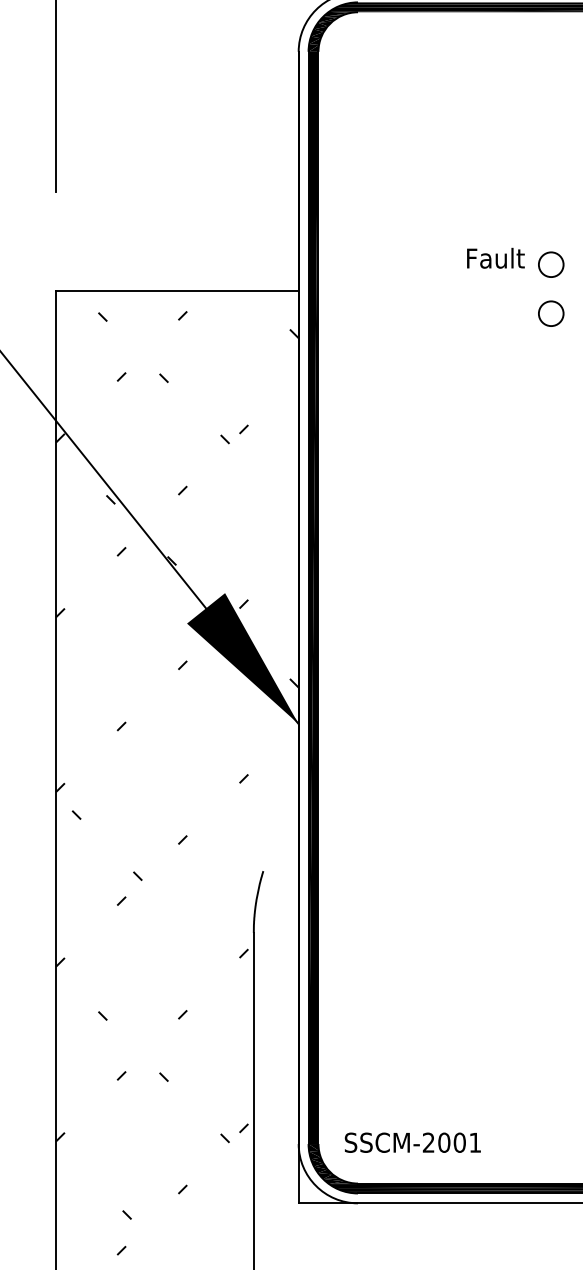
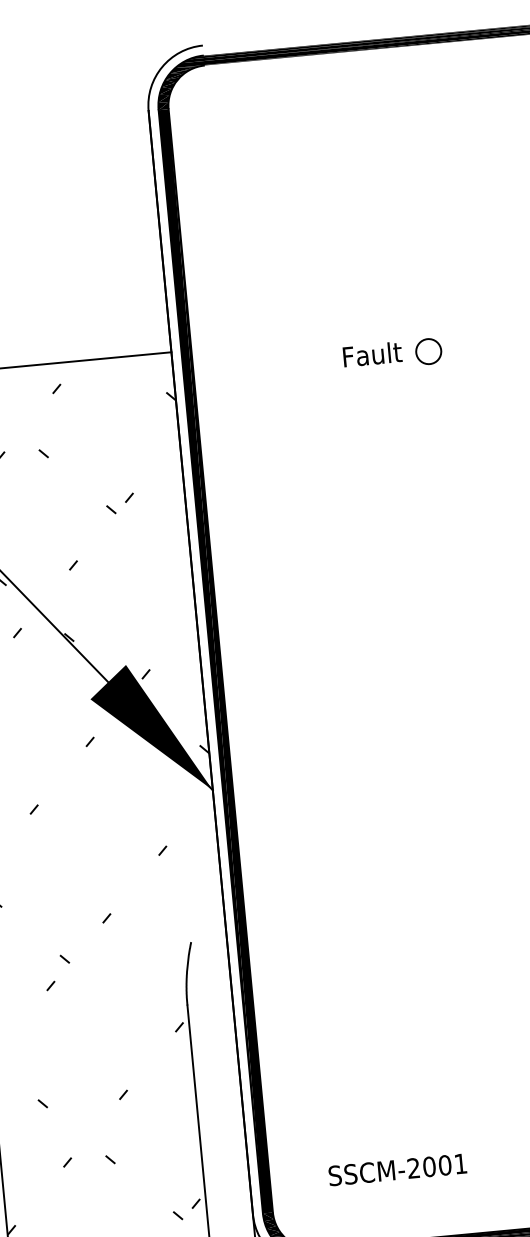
text: (495, 257) -> (372, 353), moved
circle: (551, 264) -> (424, 301), removed
text: (412, 1142) -> (397, 1169), moved

